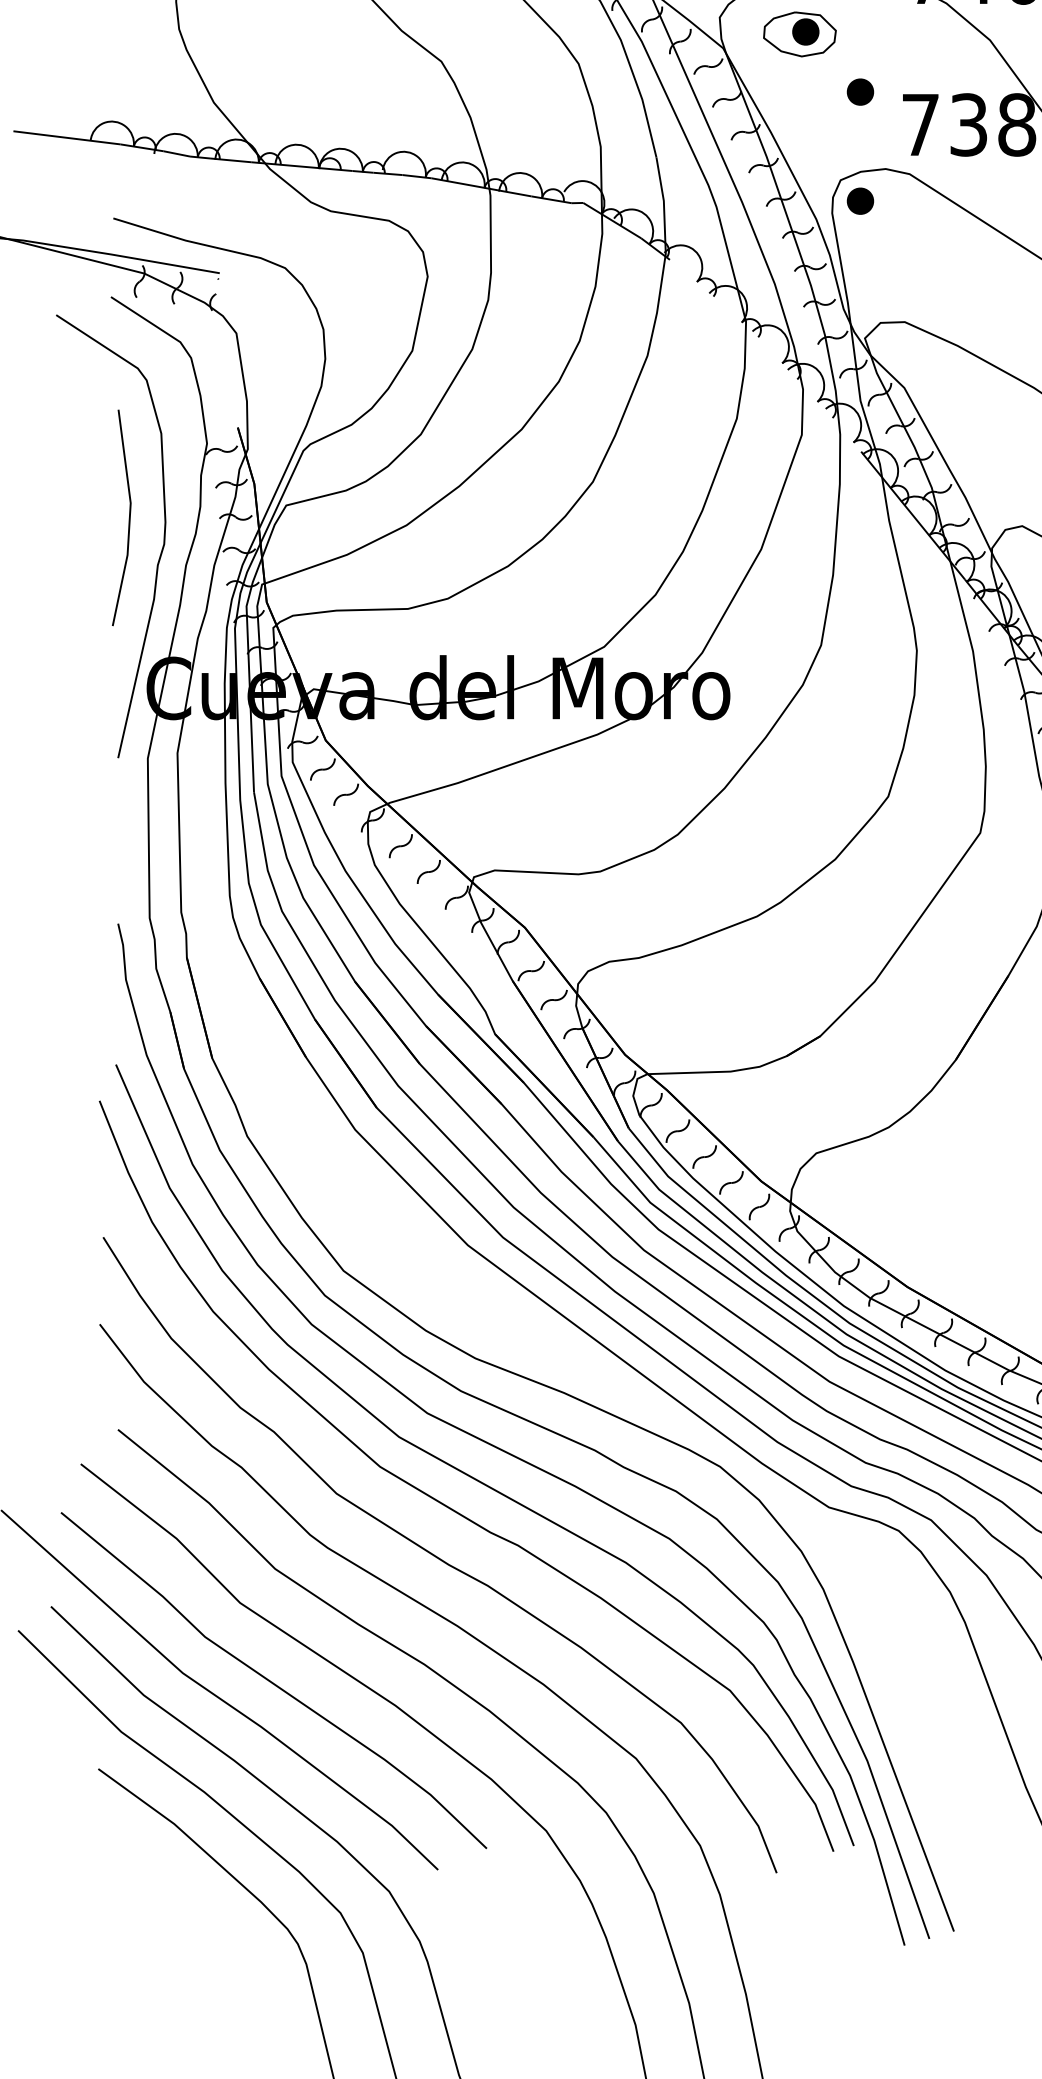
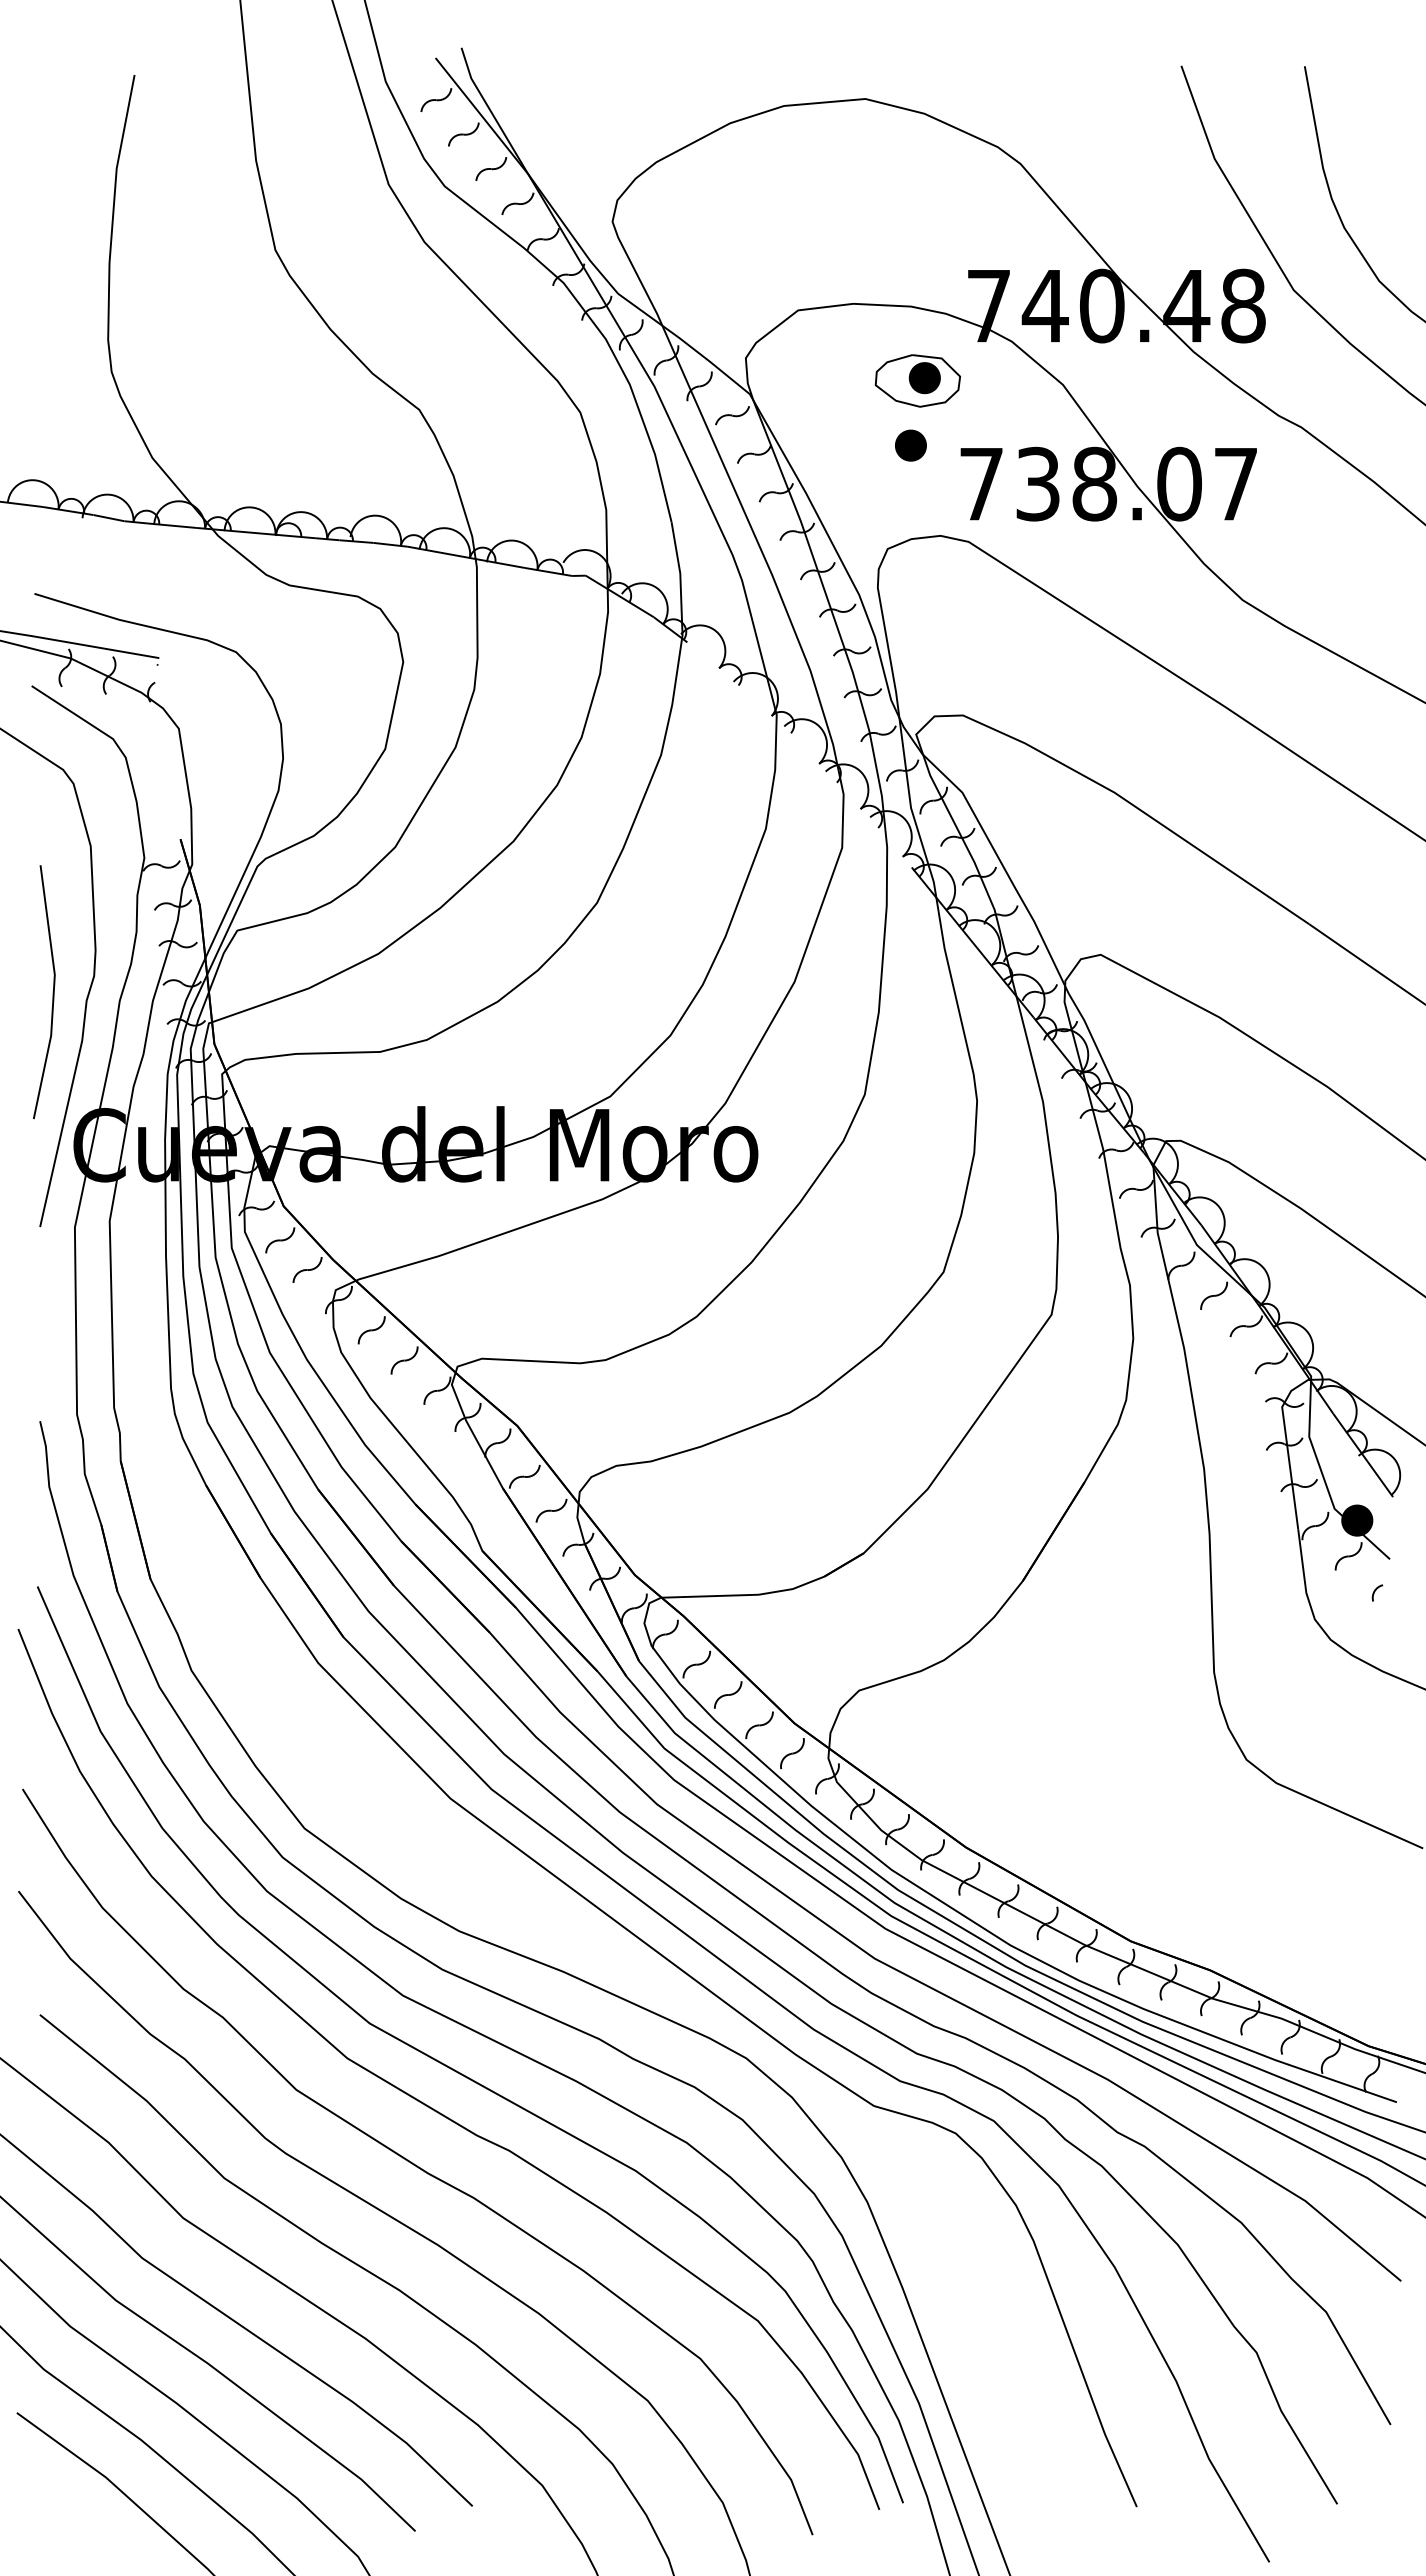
part: (799, 34) -> (917, 380), moved
part: (860, 201) -> (910, 573), removed
line: (128, 518) -> (52, 992), moved

